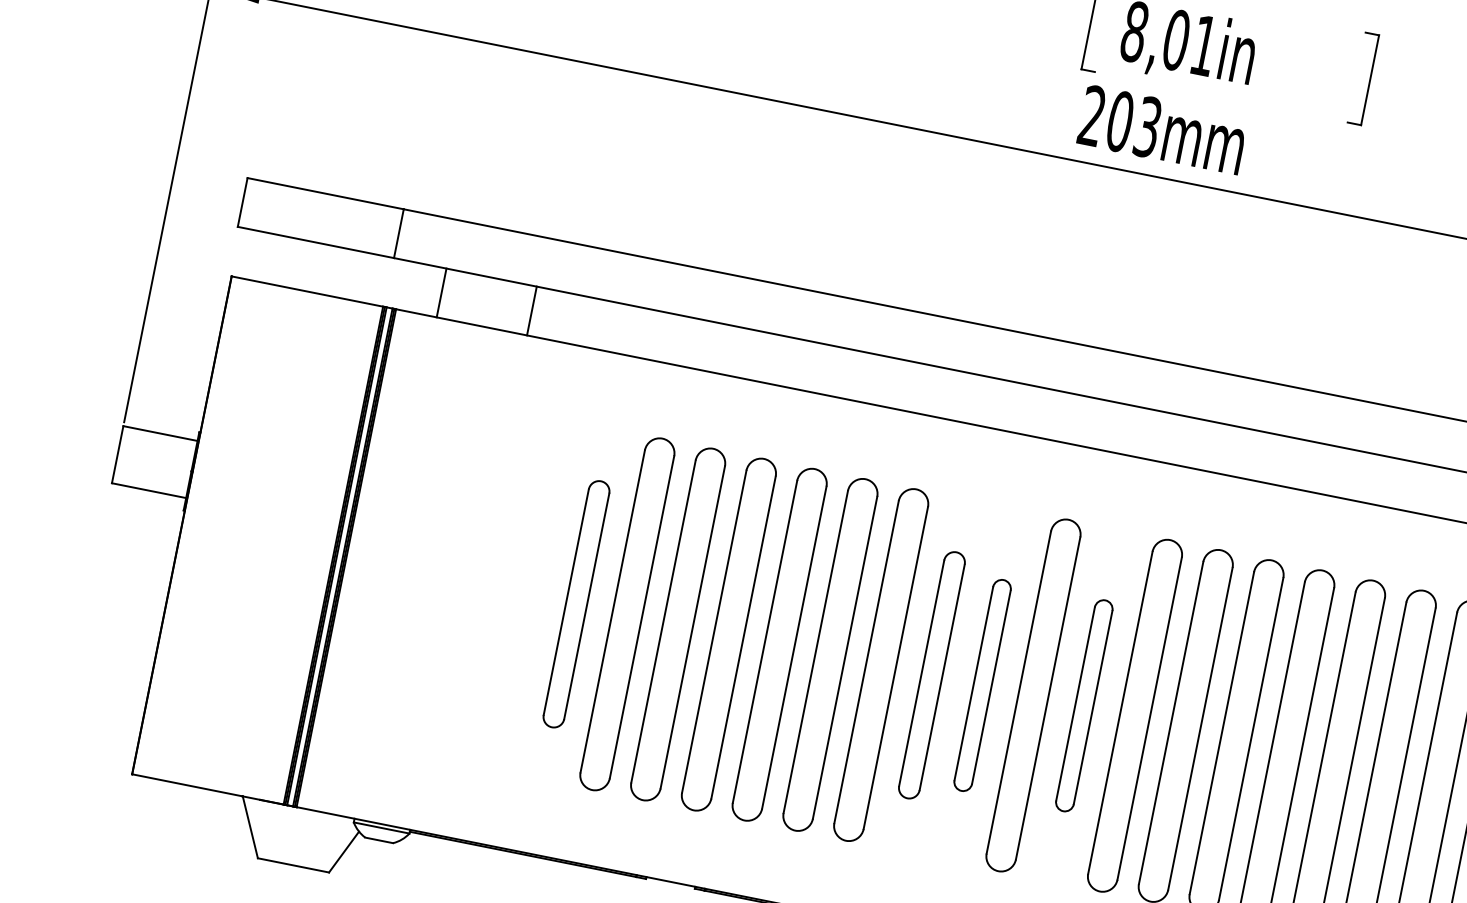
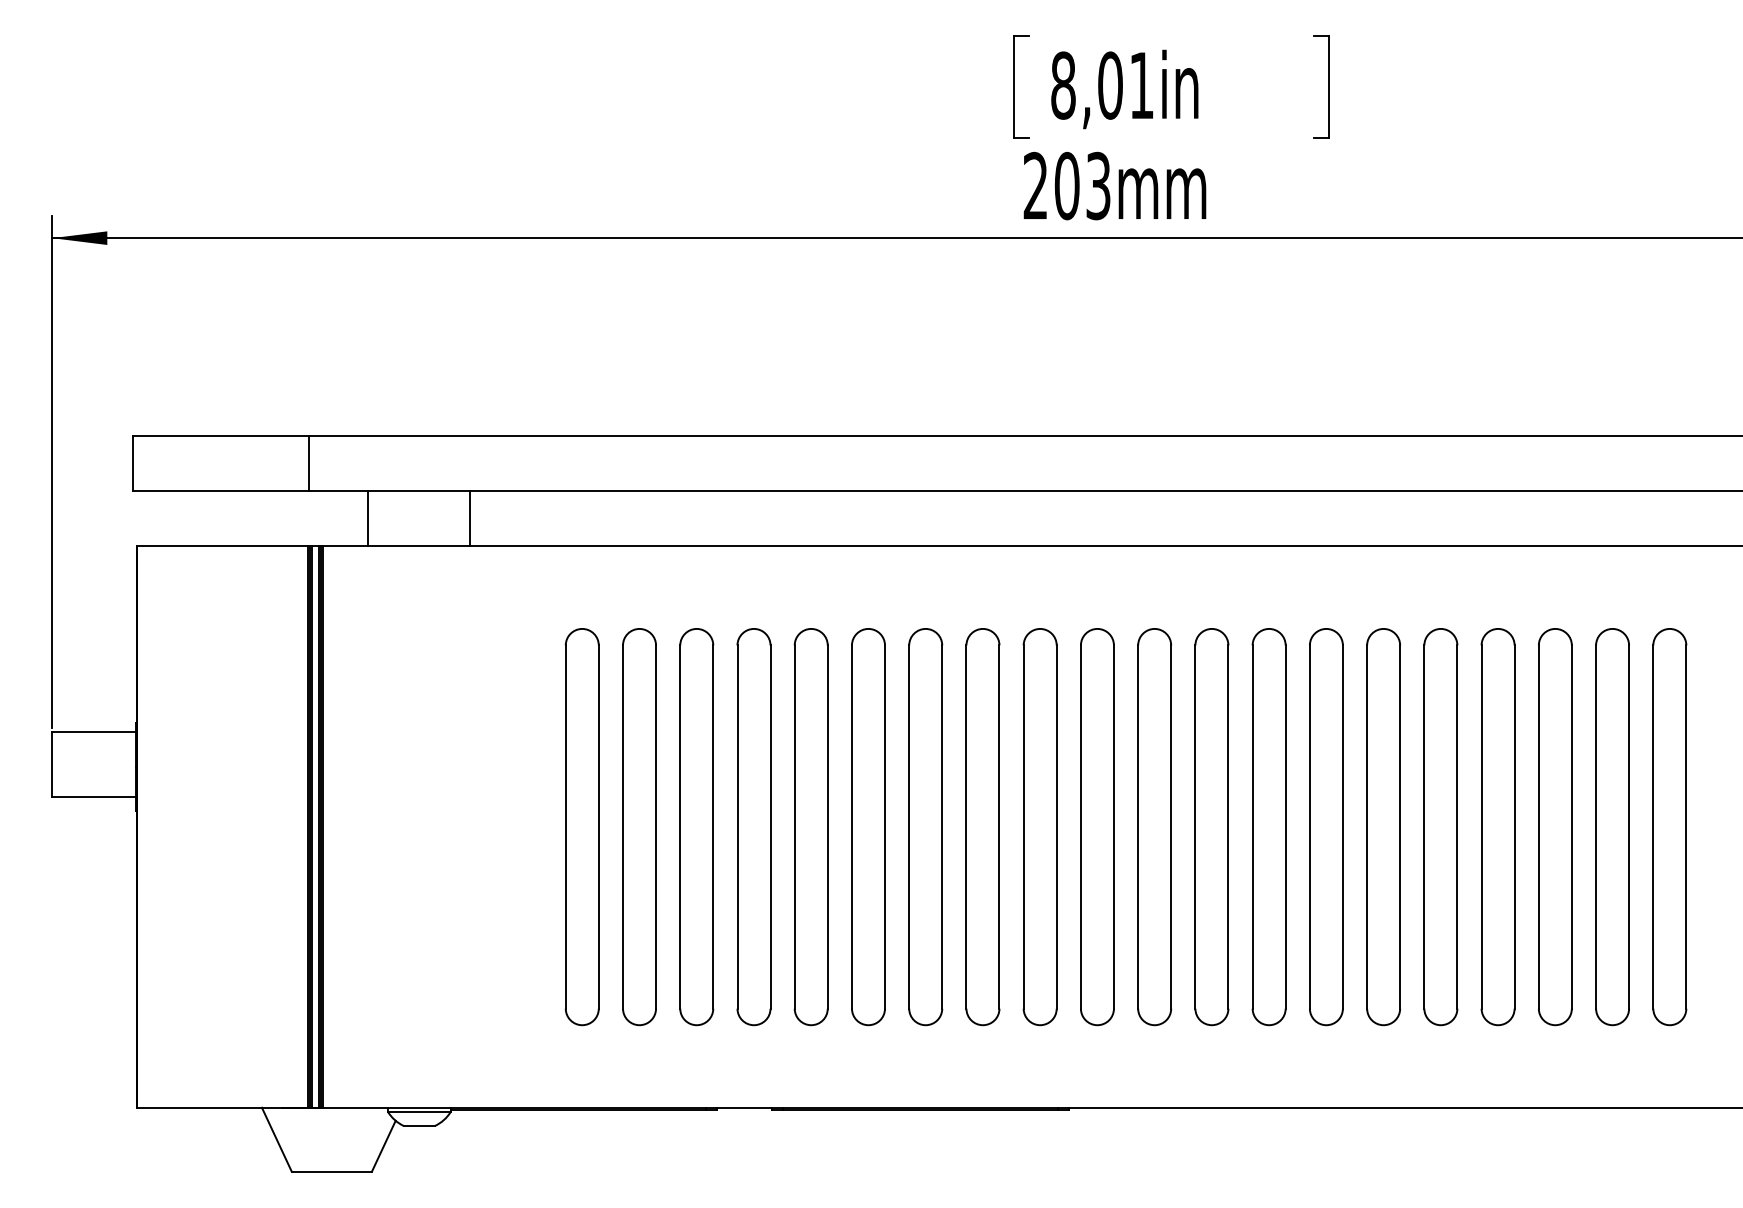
part: (575, 604) -> (581, 827), size x1.43
part: (931, 675) -> (982, 827), size x1.43
part: (982, 685) -> (1039, 827), size x1.67
part: (1084, 705) -> (1154, 827), size x1.67

